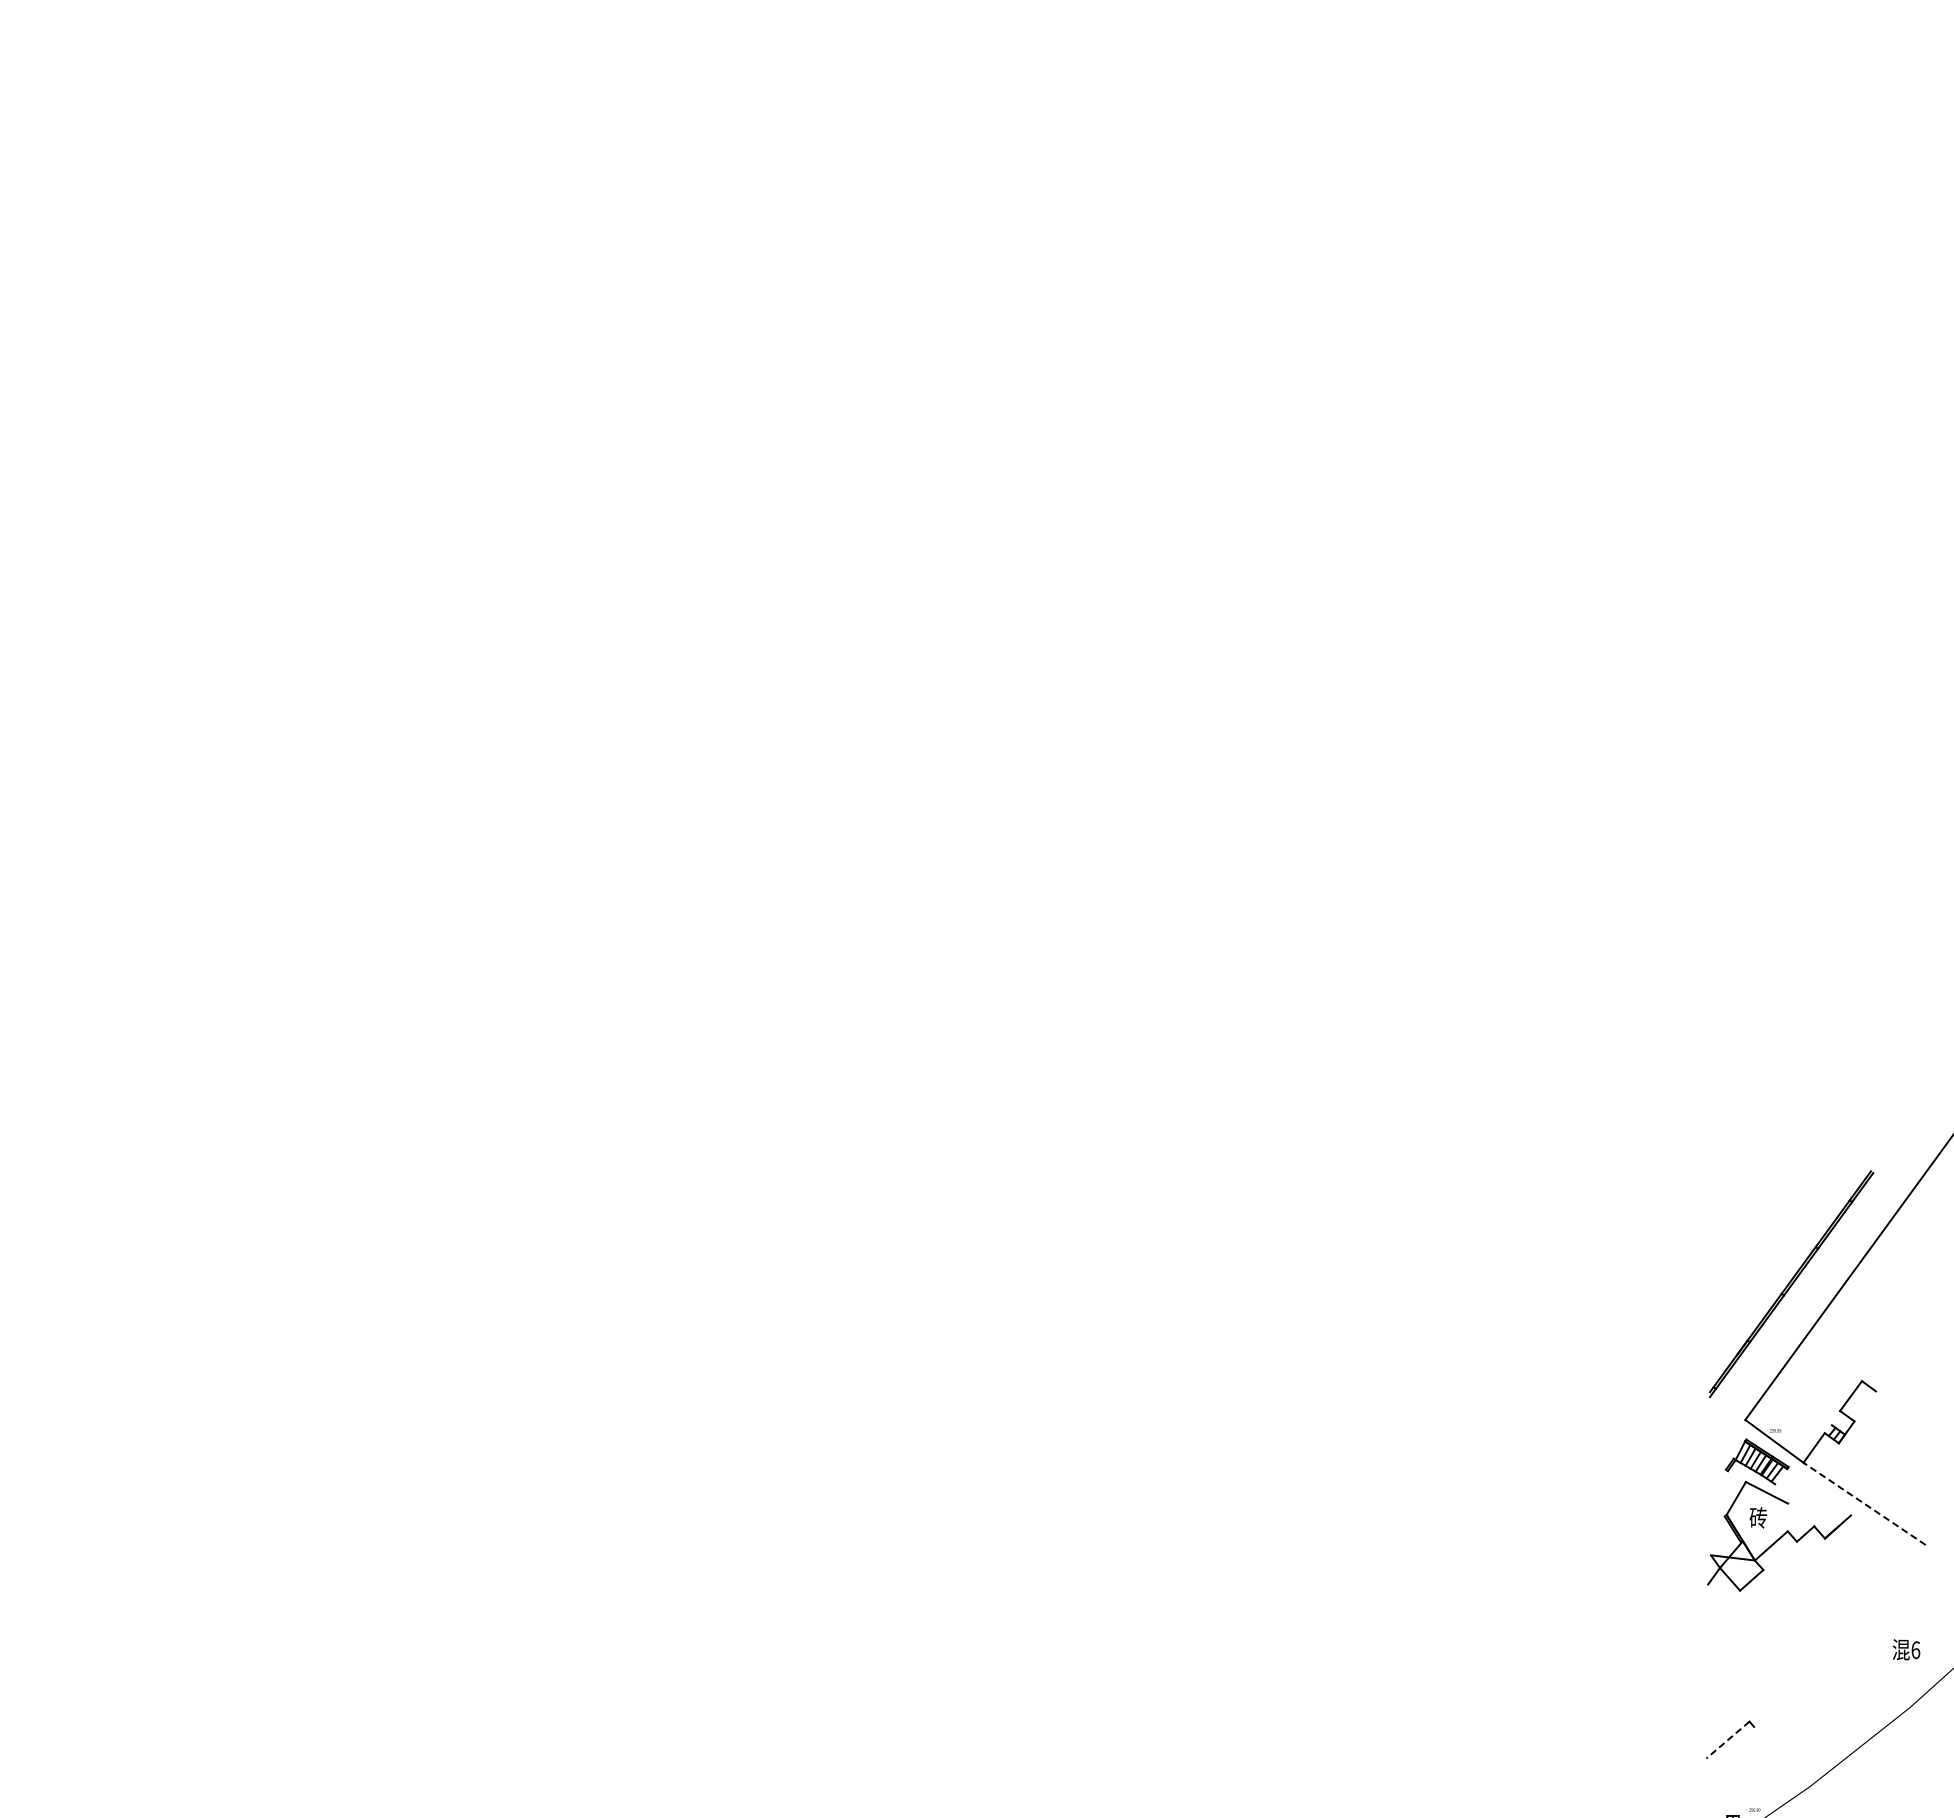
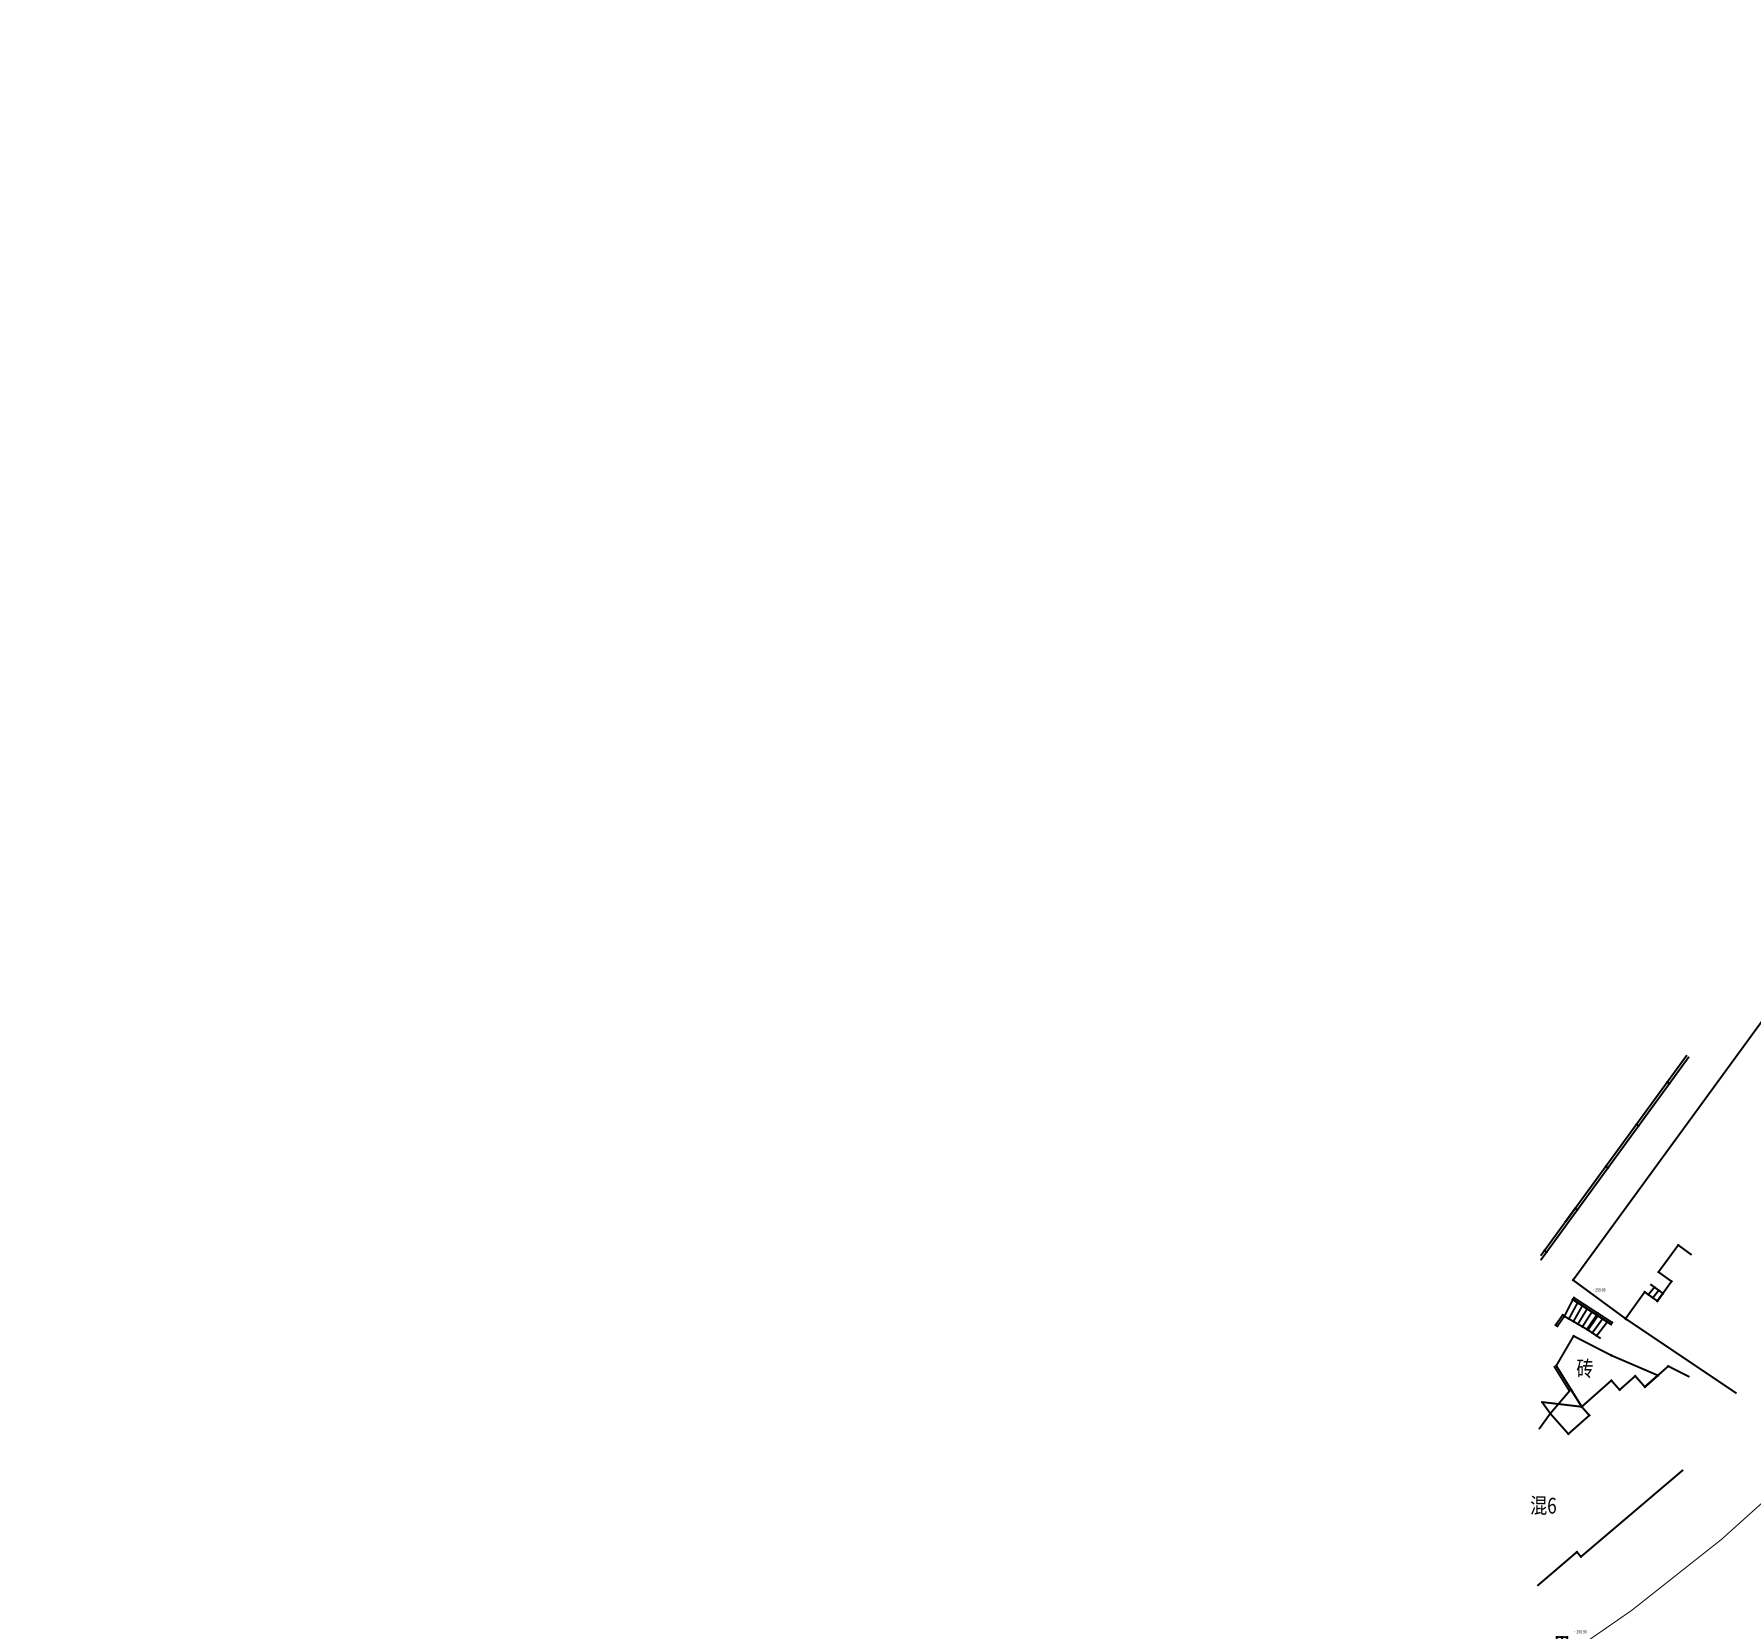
line: (1864, 1503) -> (1680, 1355), dashed -> solid
line: (1813, 1514) -> (1634, 1365), added
line: (1861, 1520) -> (1677, 1370), added
text: (1906, 1649) -> (1543, 1505), moved
line: (1810, 1678) -> (1631, 1513), added
line: (1727, 1740) -> (1557, 1569), dashed -> solid

